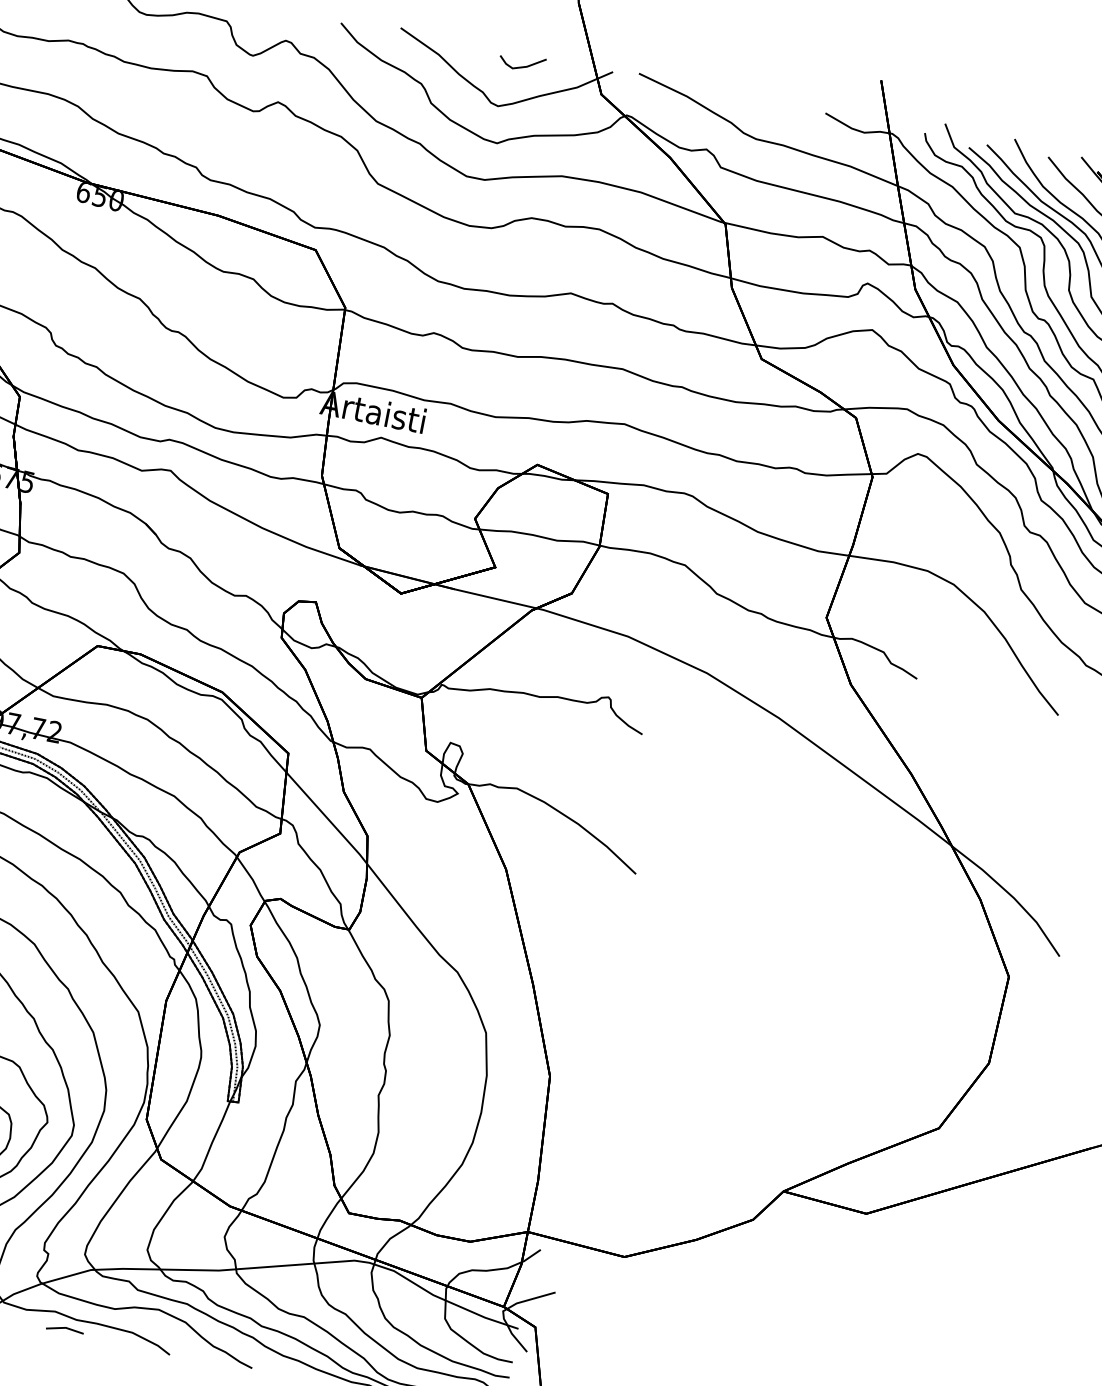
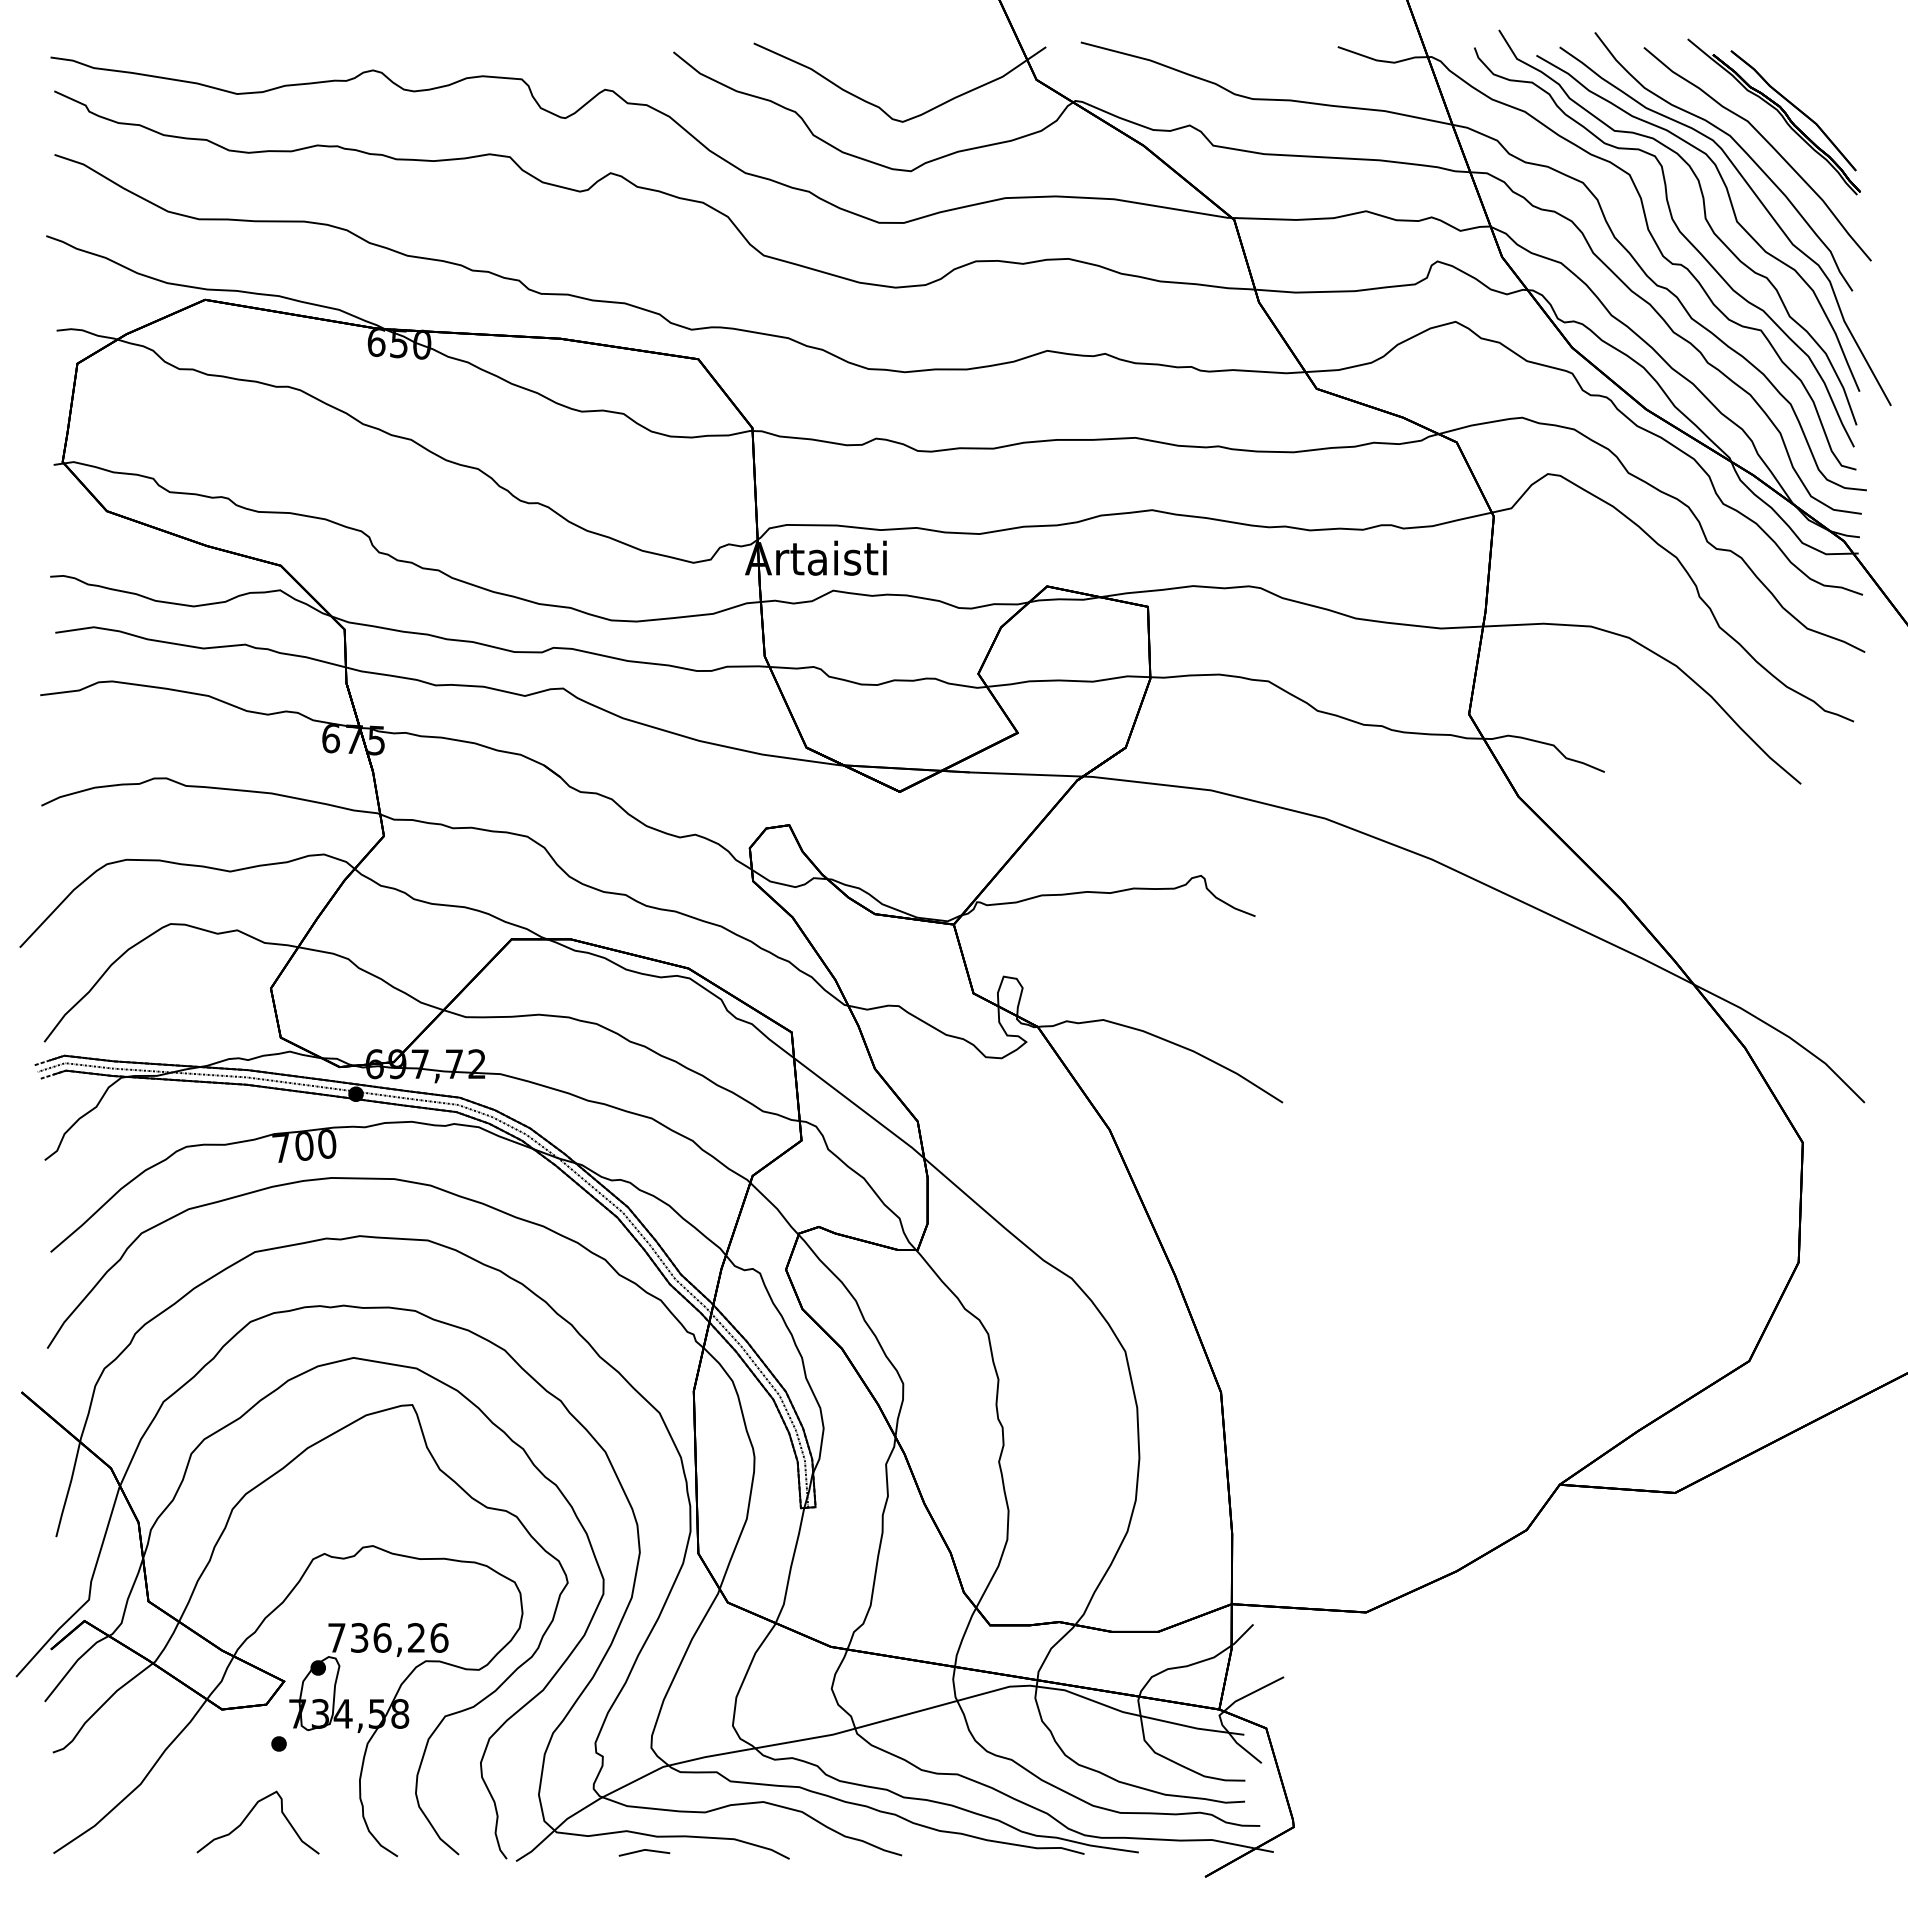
line: (523, 66) -> (926, 62), removed

